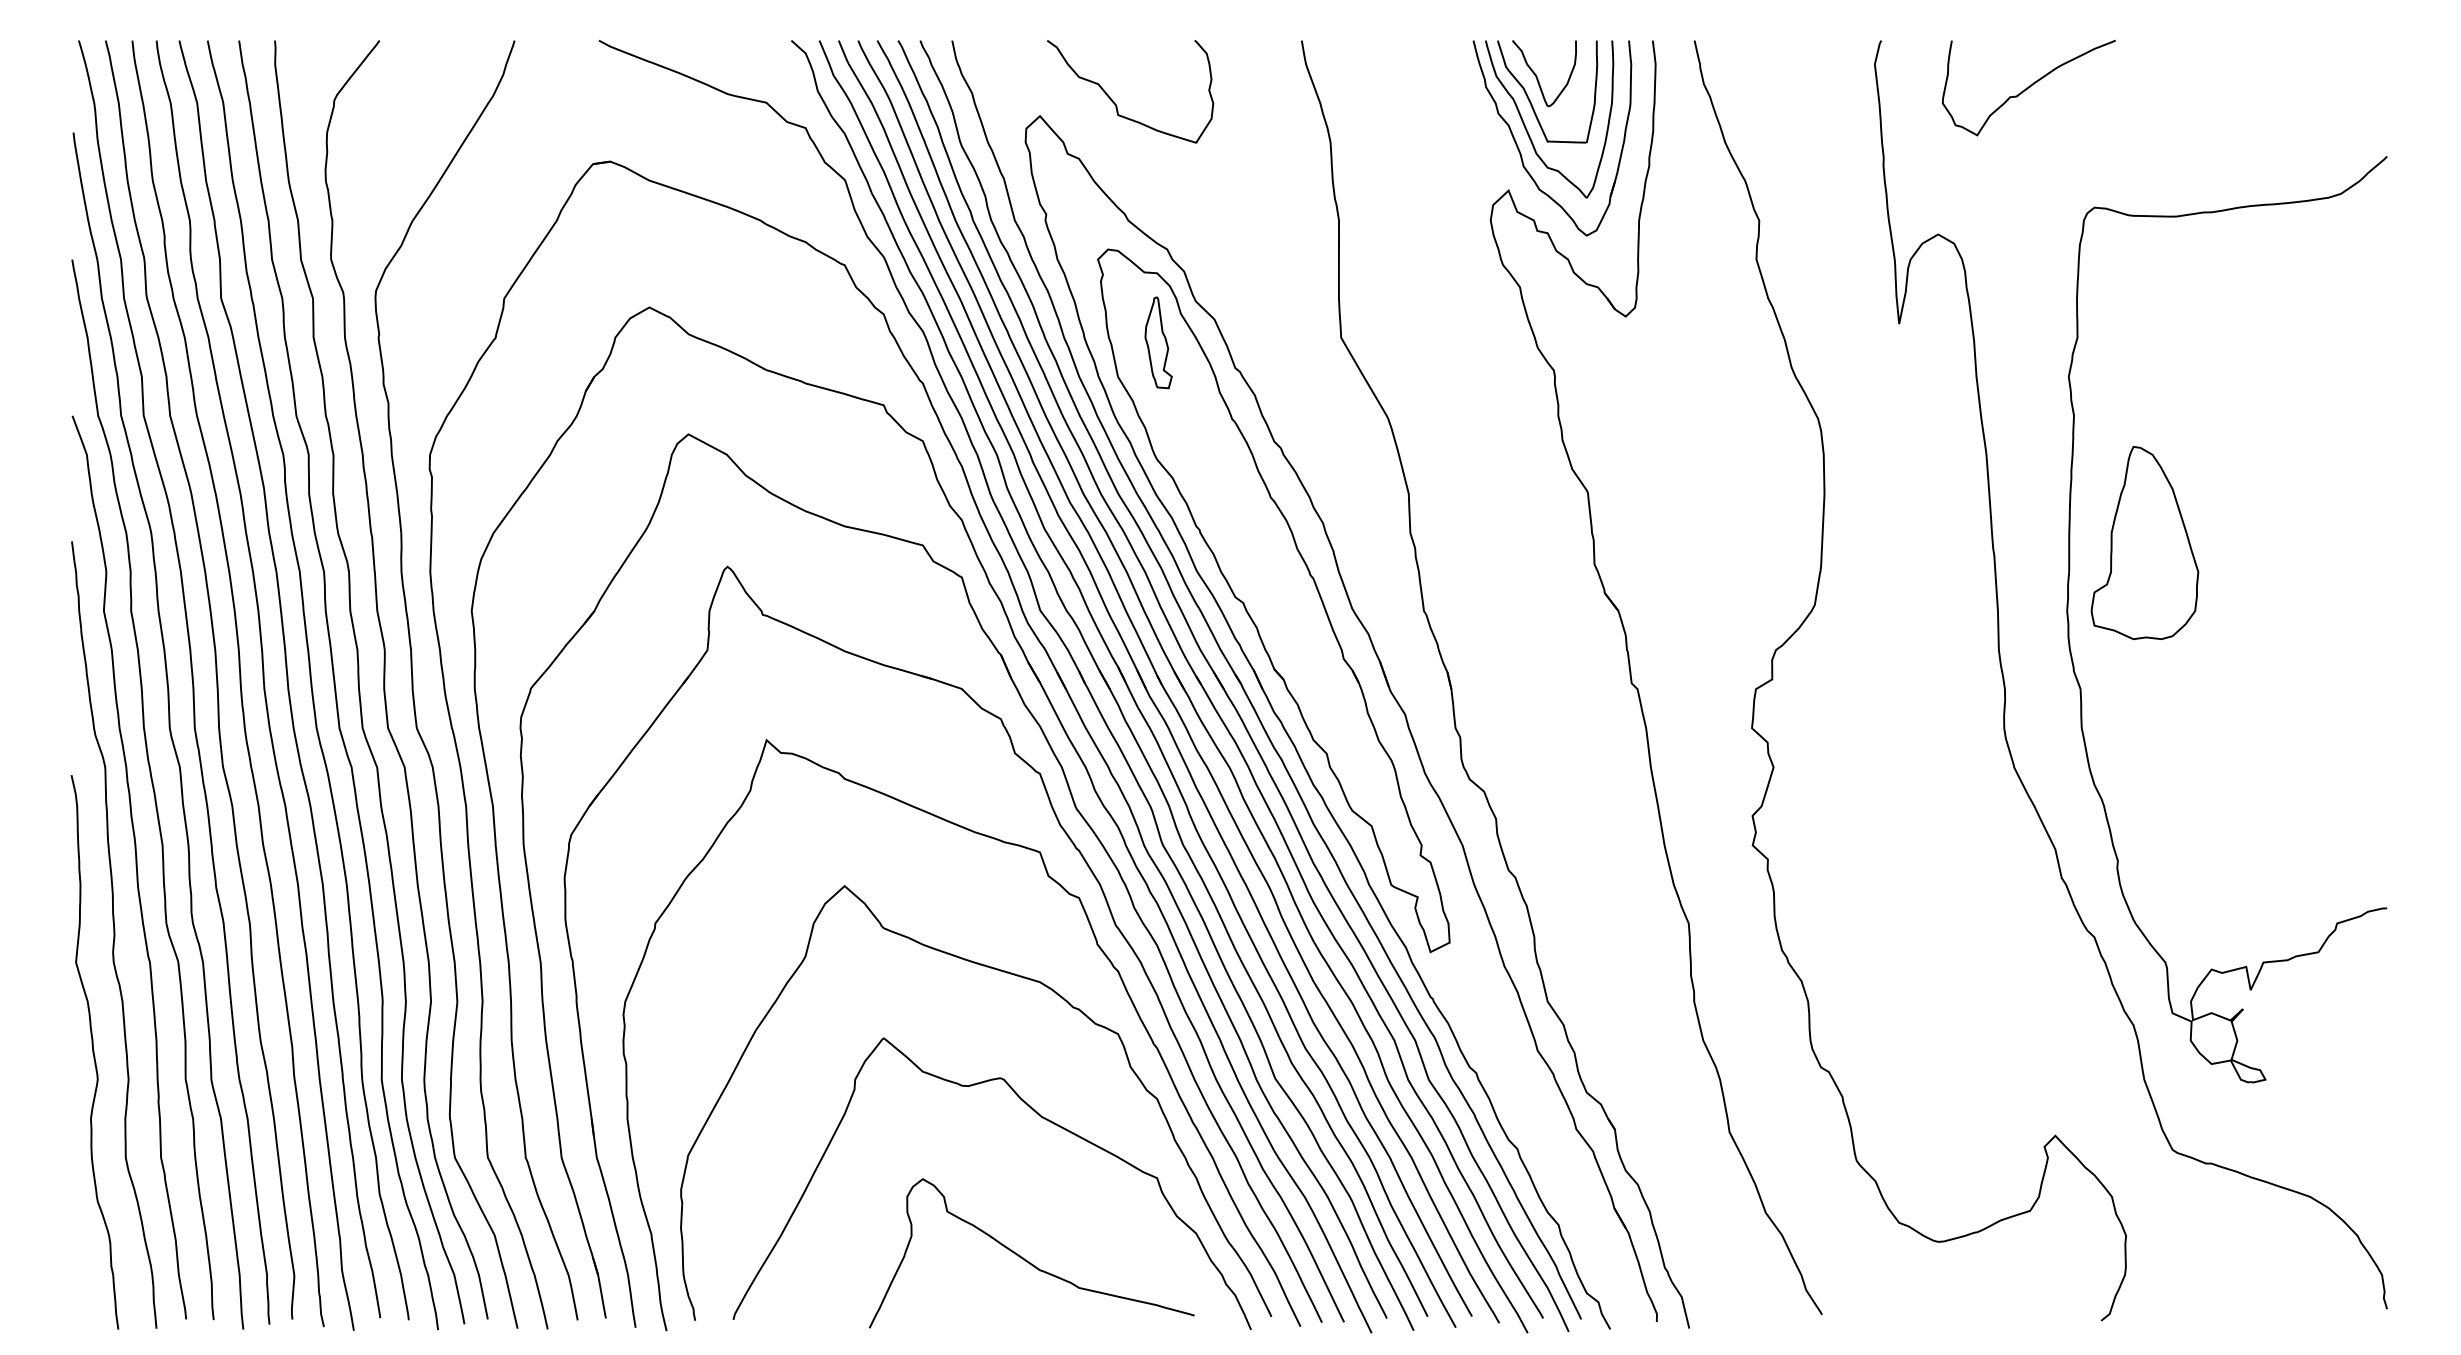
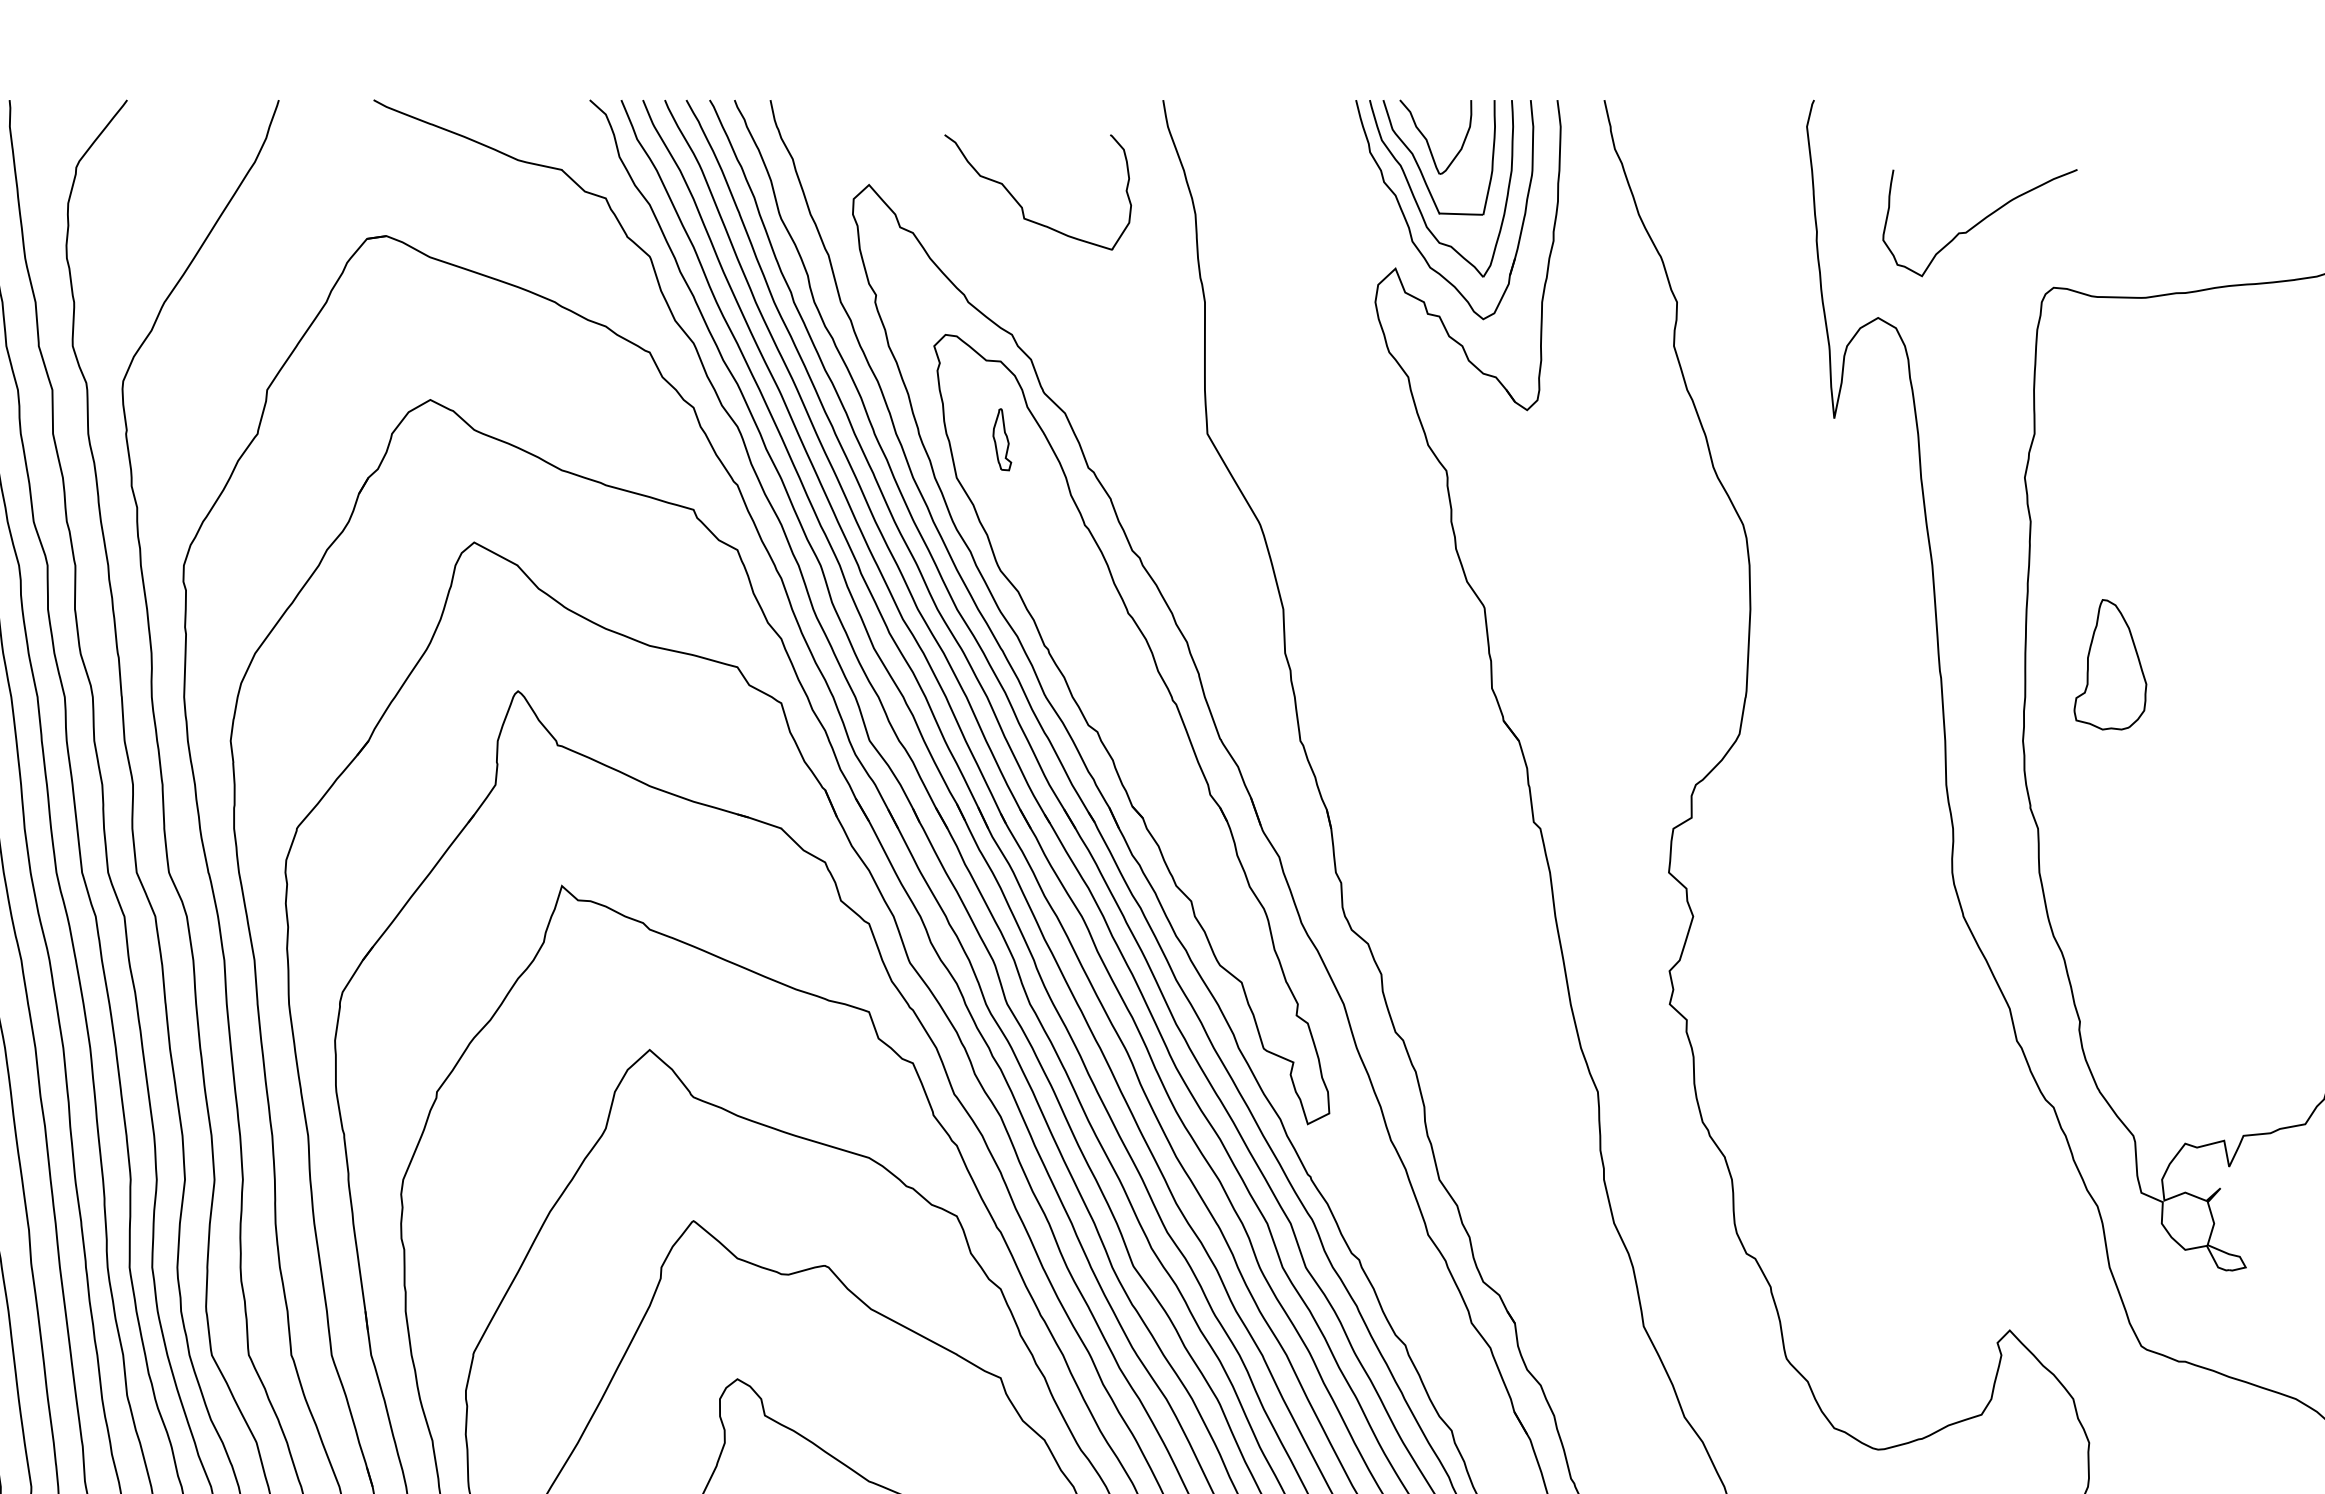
curve: (2028, 88) -> (1979, 223), moved
curve: (1114, 101) -> (1020, 203), moved
part: (1158, 342) -> (1002, 439), size x0.6
part: (2144, 543) -> (2109, 665), size x0.6

